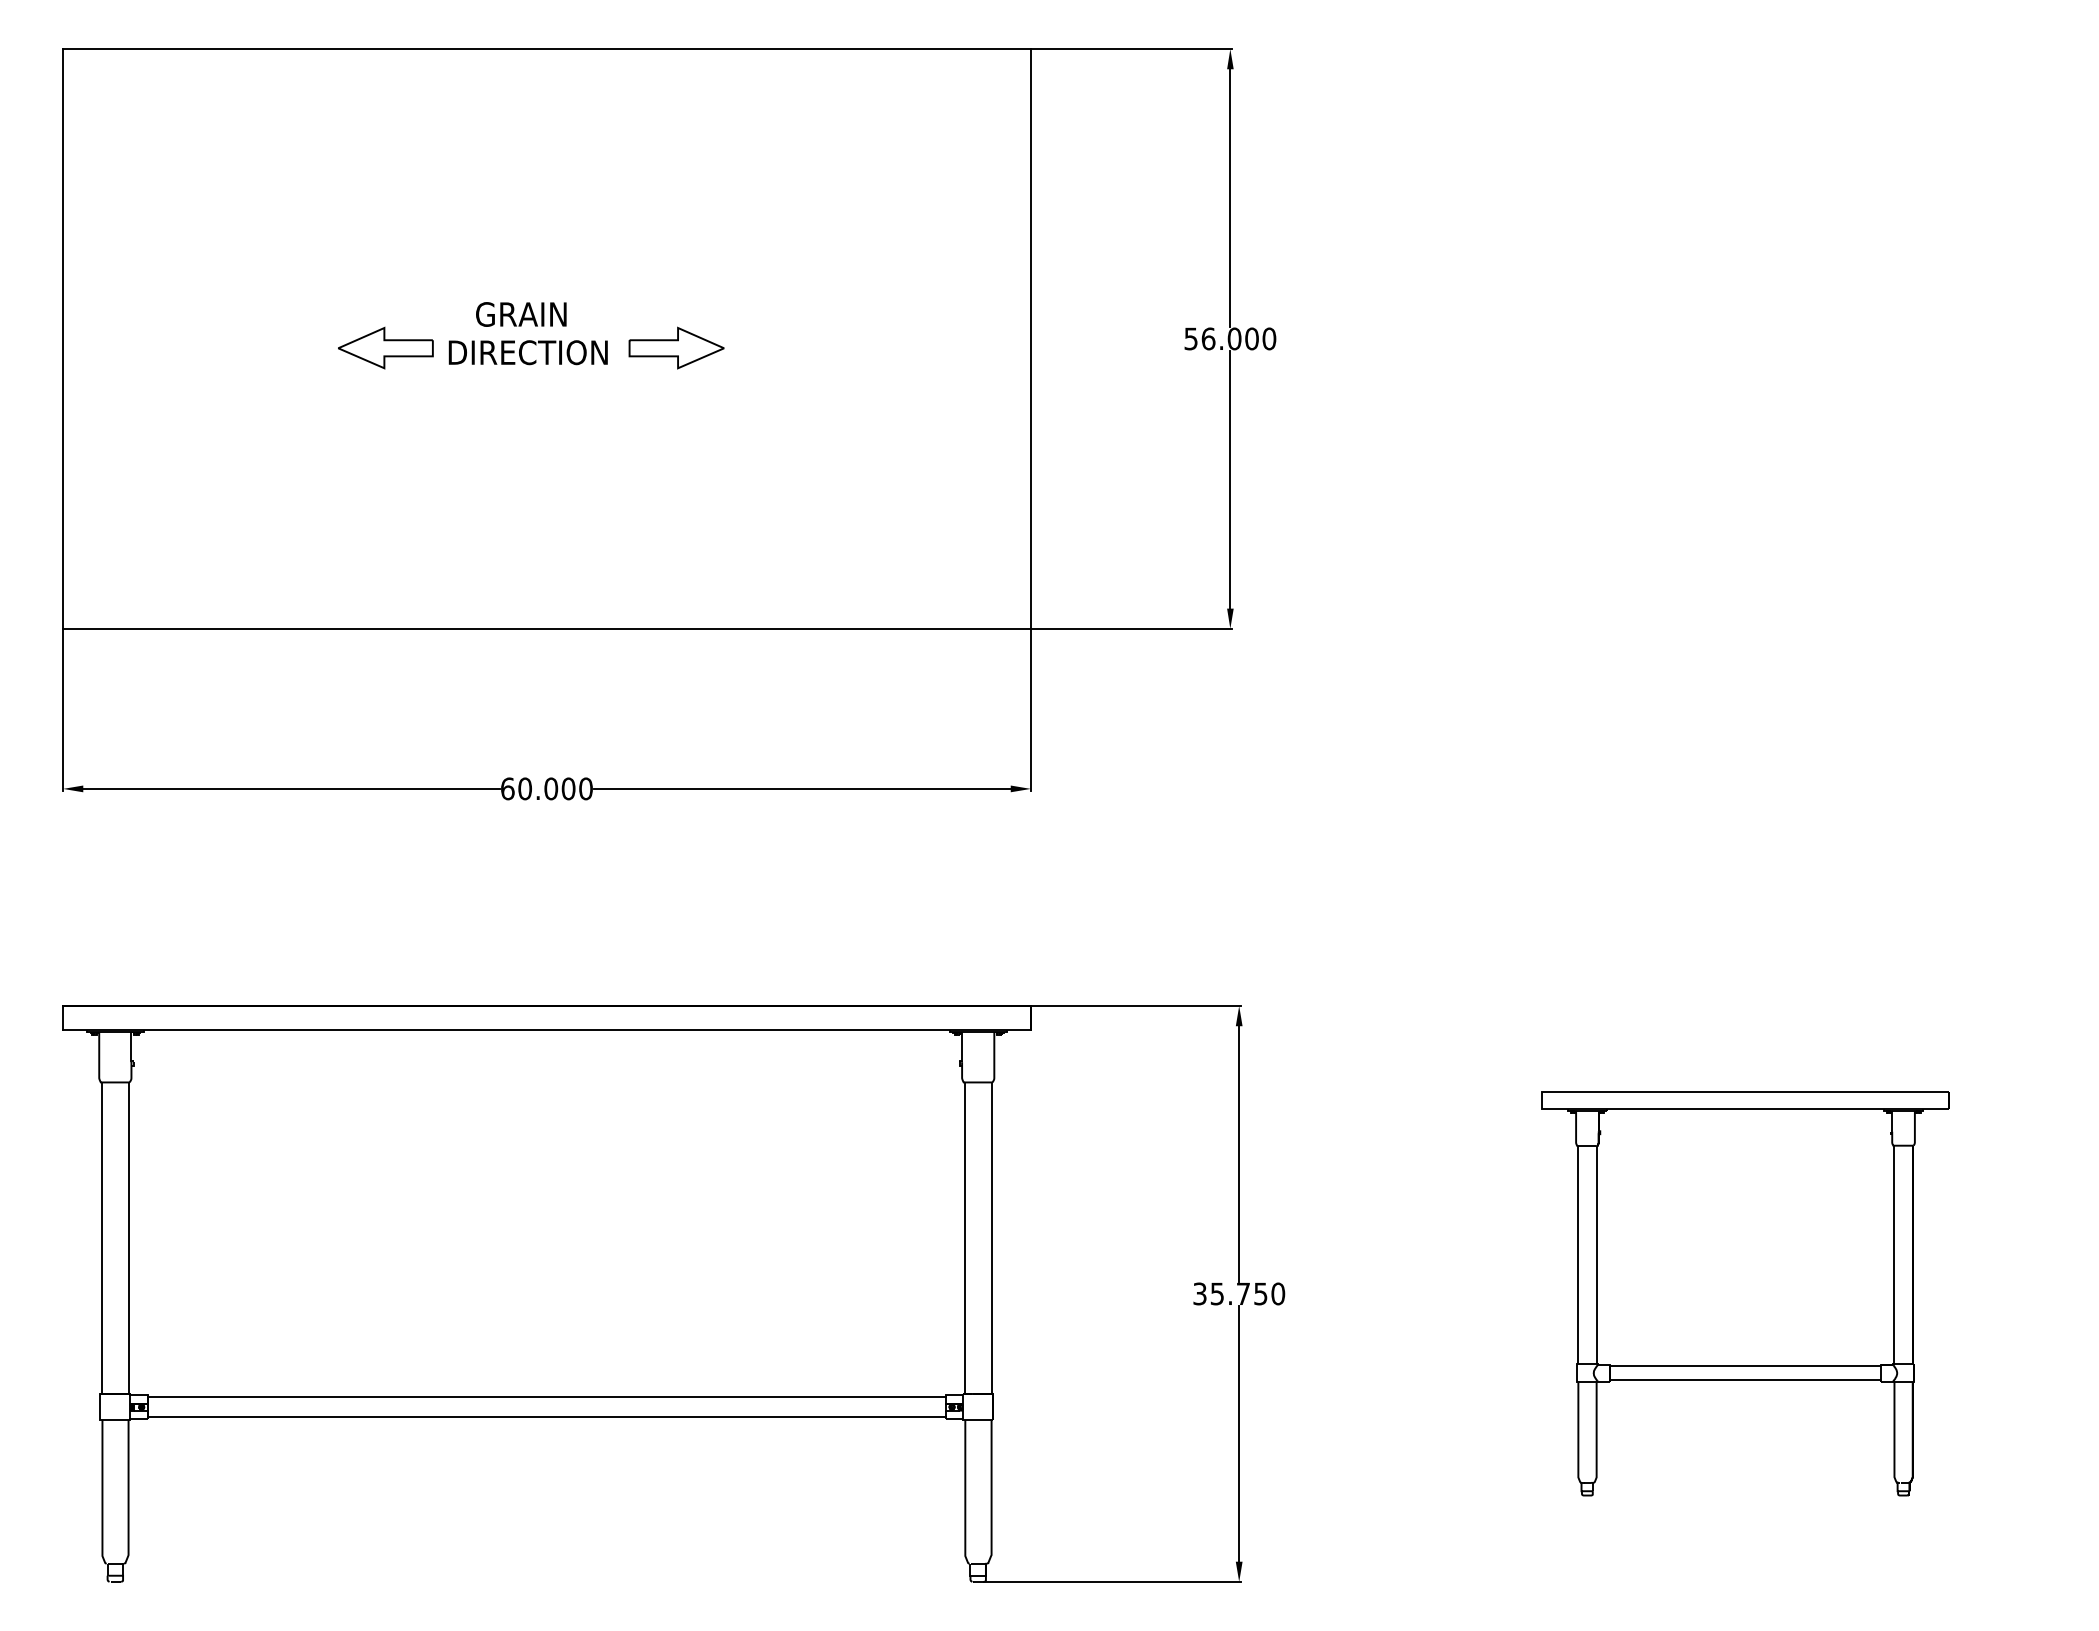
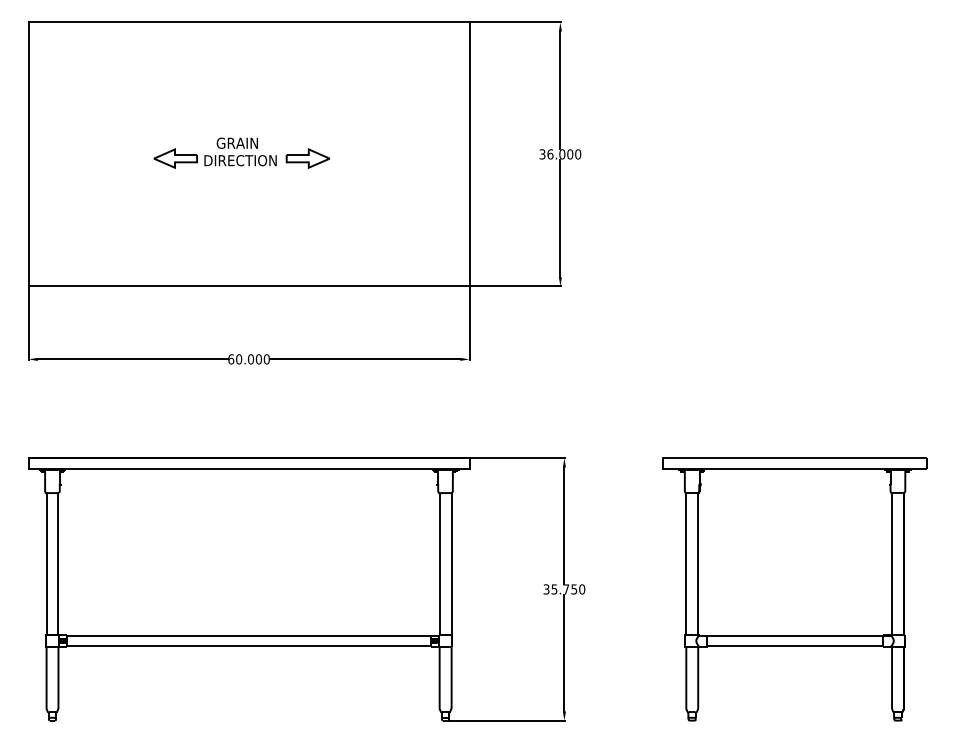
text: (1191, 336) -> (542, 153), 56.000 -> 36.000
part: (1744, 1294) -> (794, 589), size x1.43

